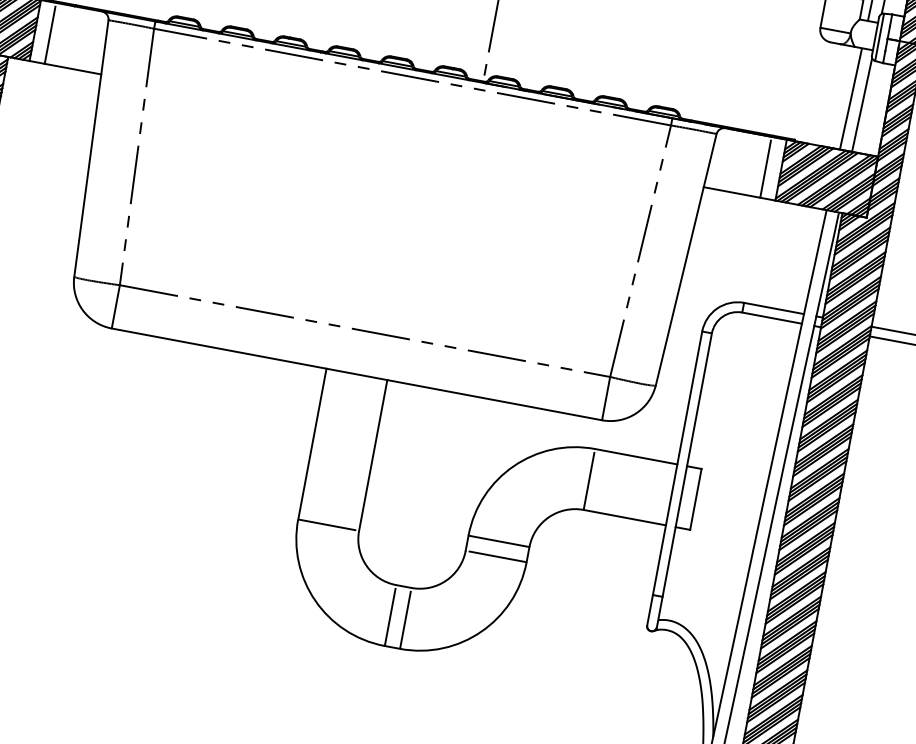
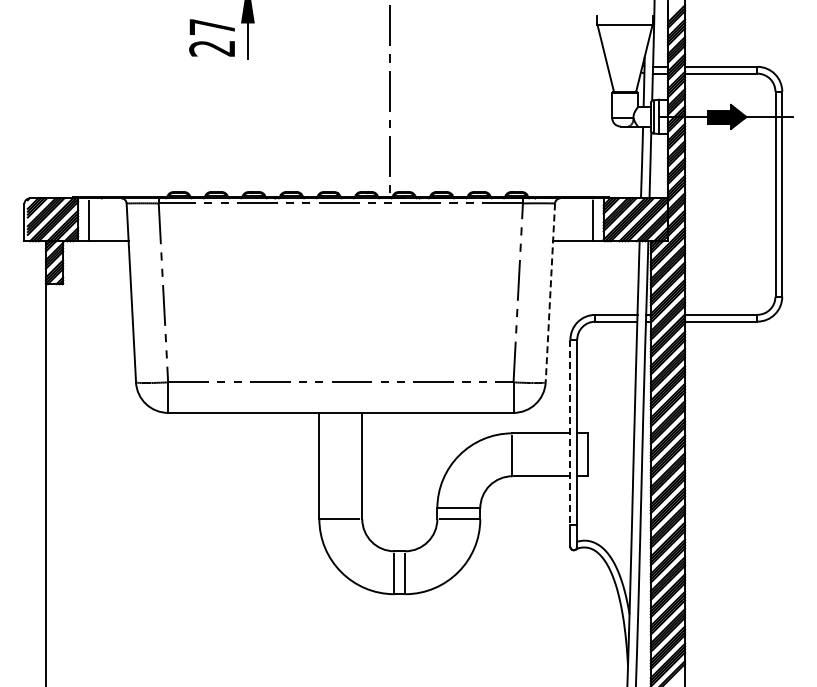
line: (686, 259) -> (550, 292), solid -> dashed
line: (677, 463) -> (570, 432), solid -> dashed

